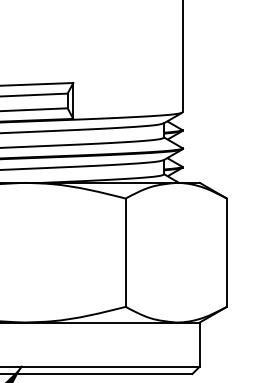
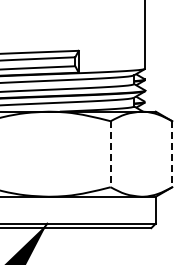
line: (125, 253) -> (110, 154), solid -> dashed
line: (227, 253) -> (172, 154), solid -> dashed

